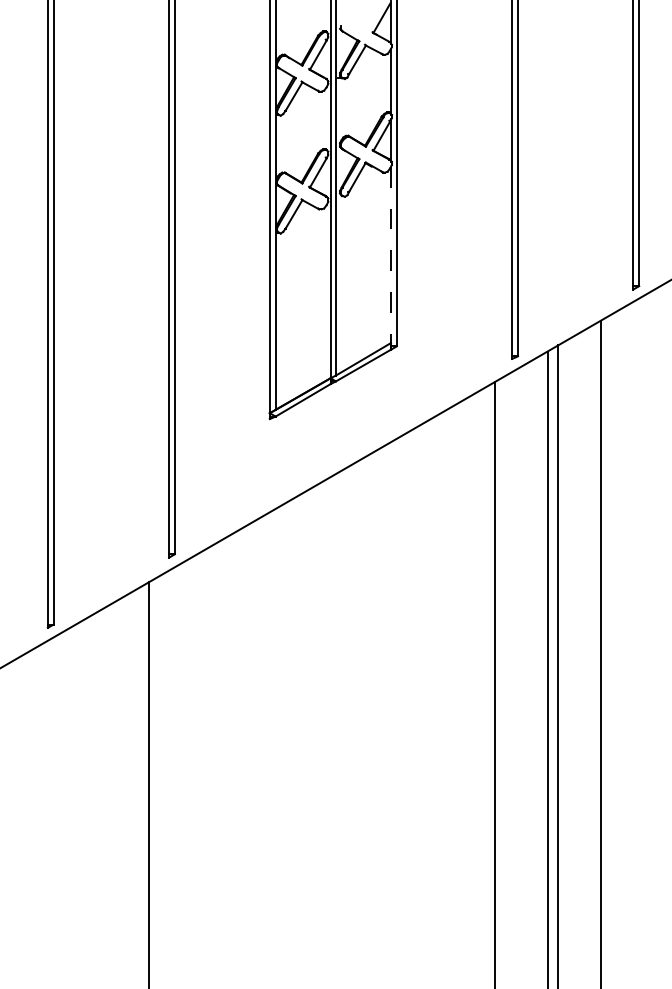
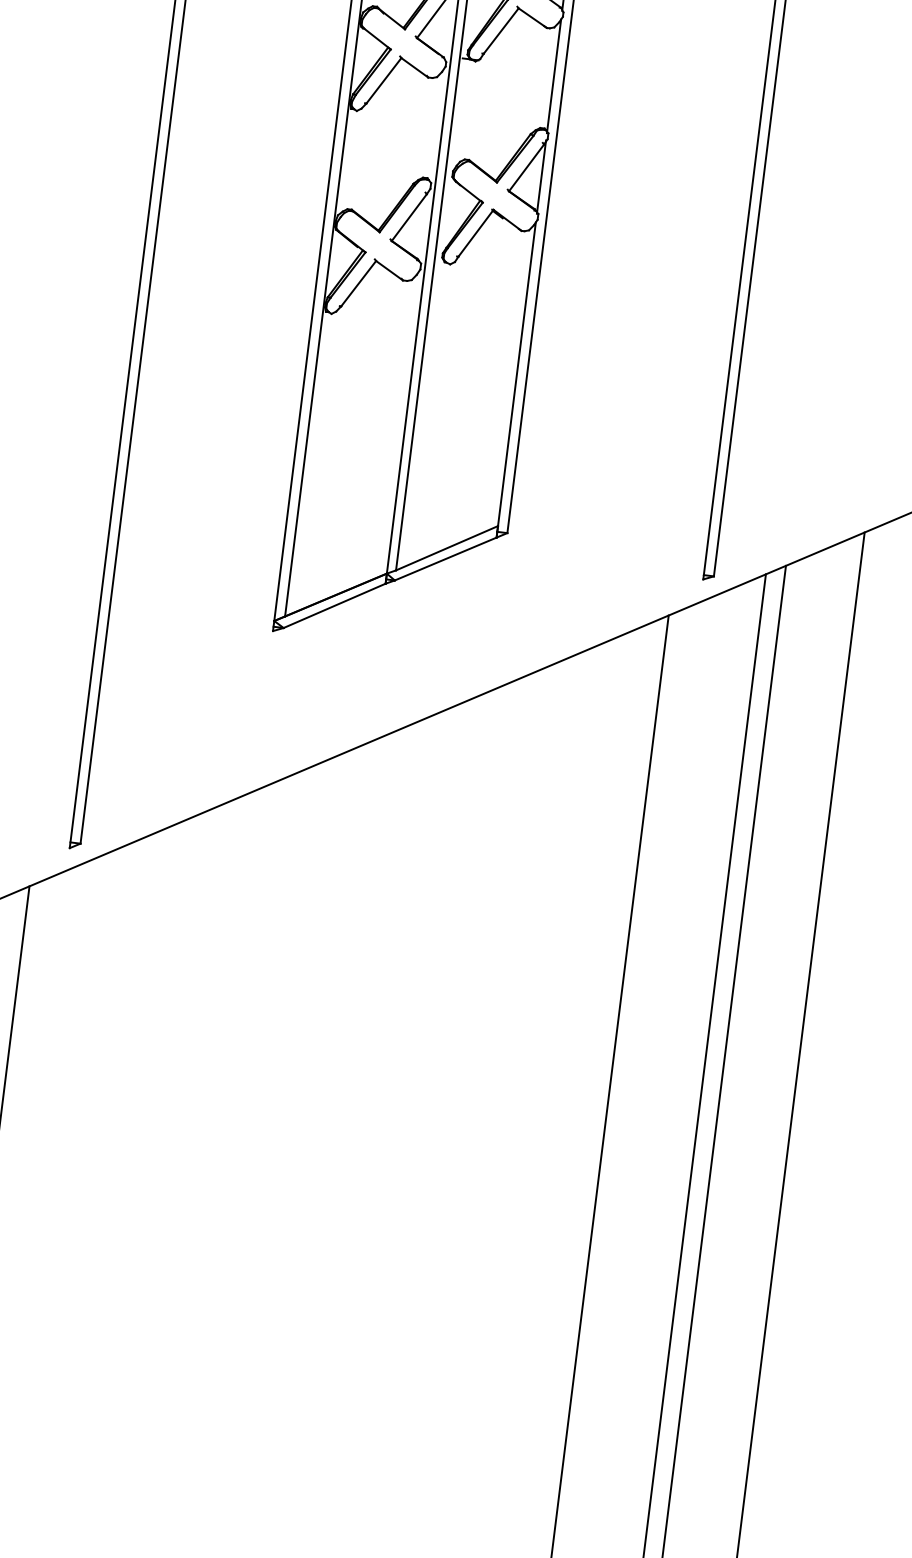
line: (390, 255) -> (515, 375), dashed -> solid

